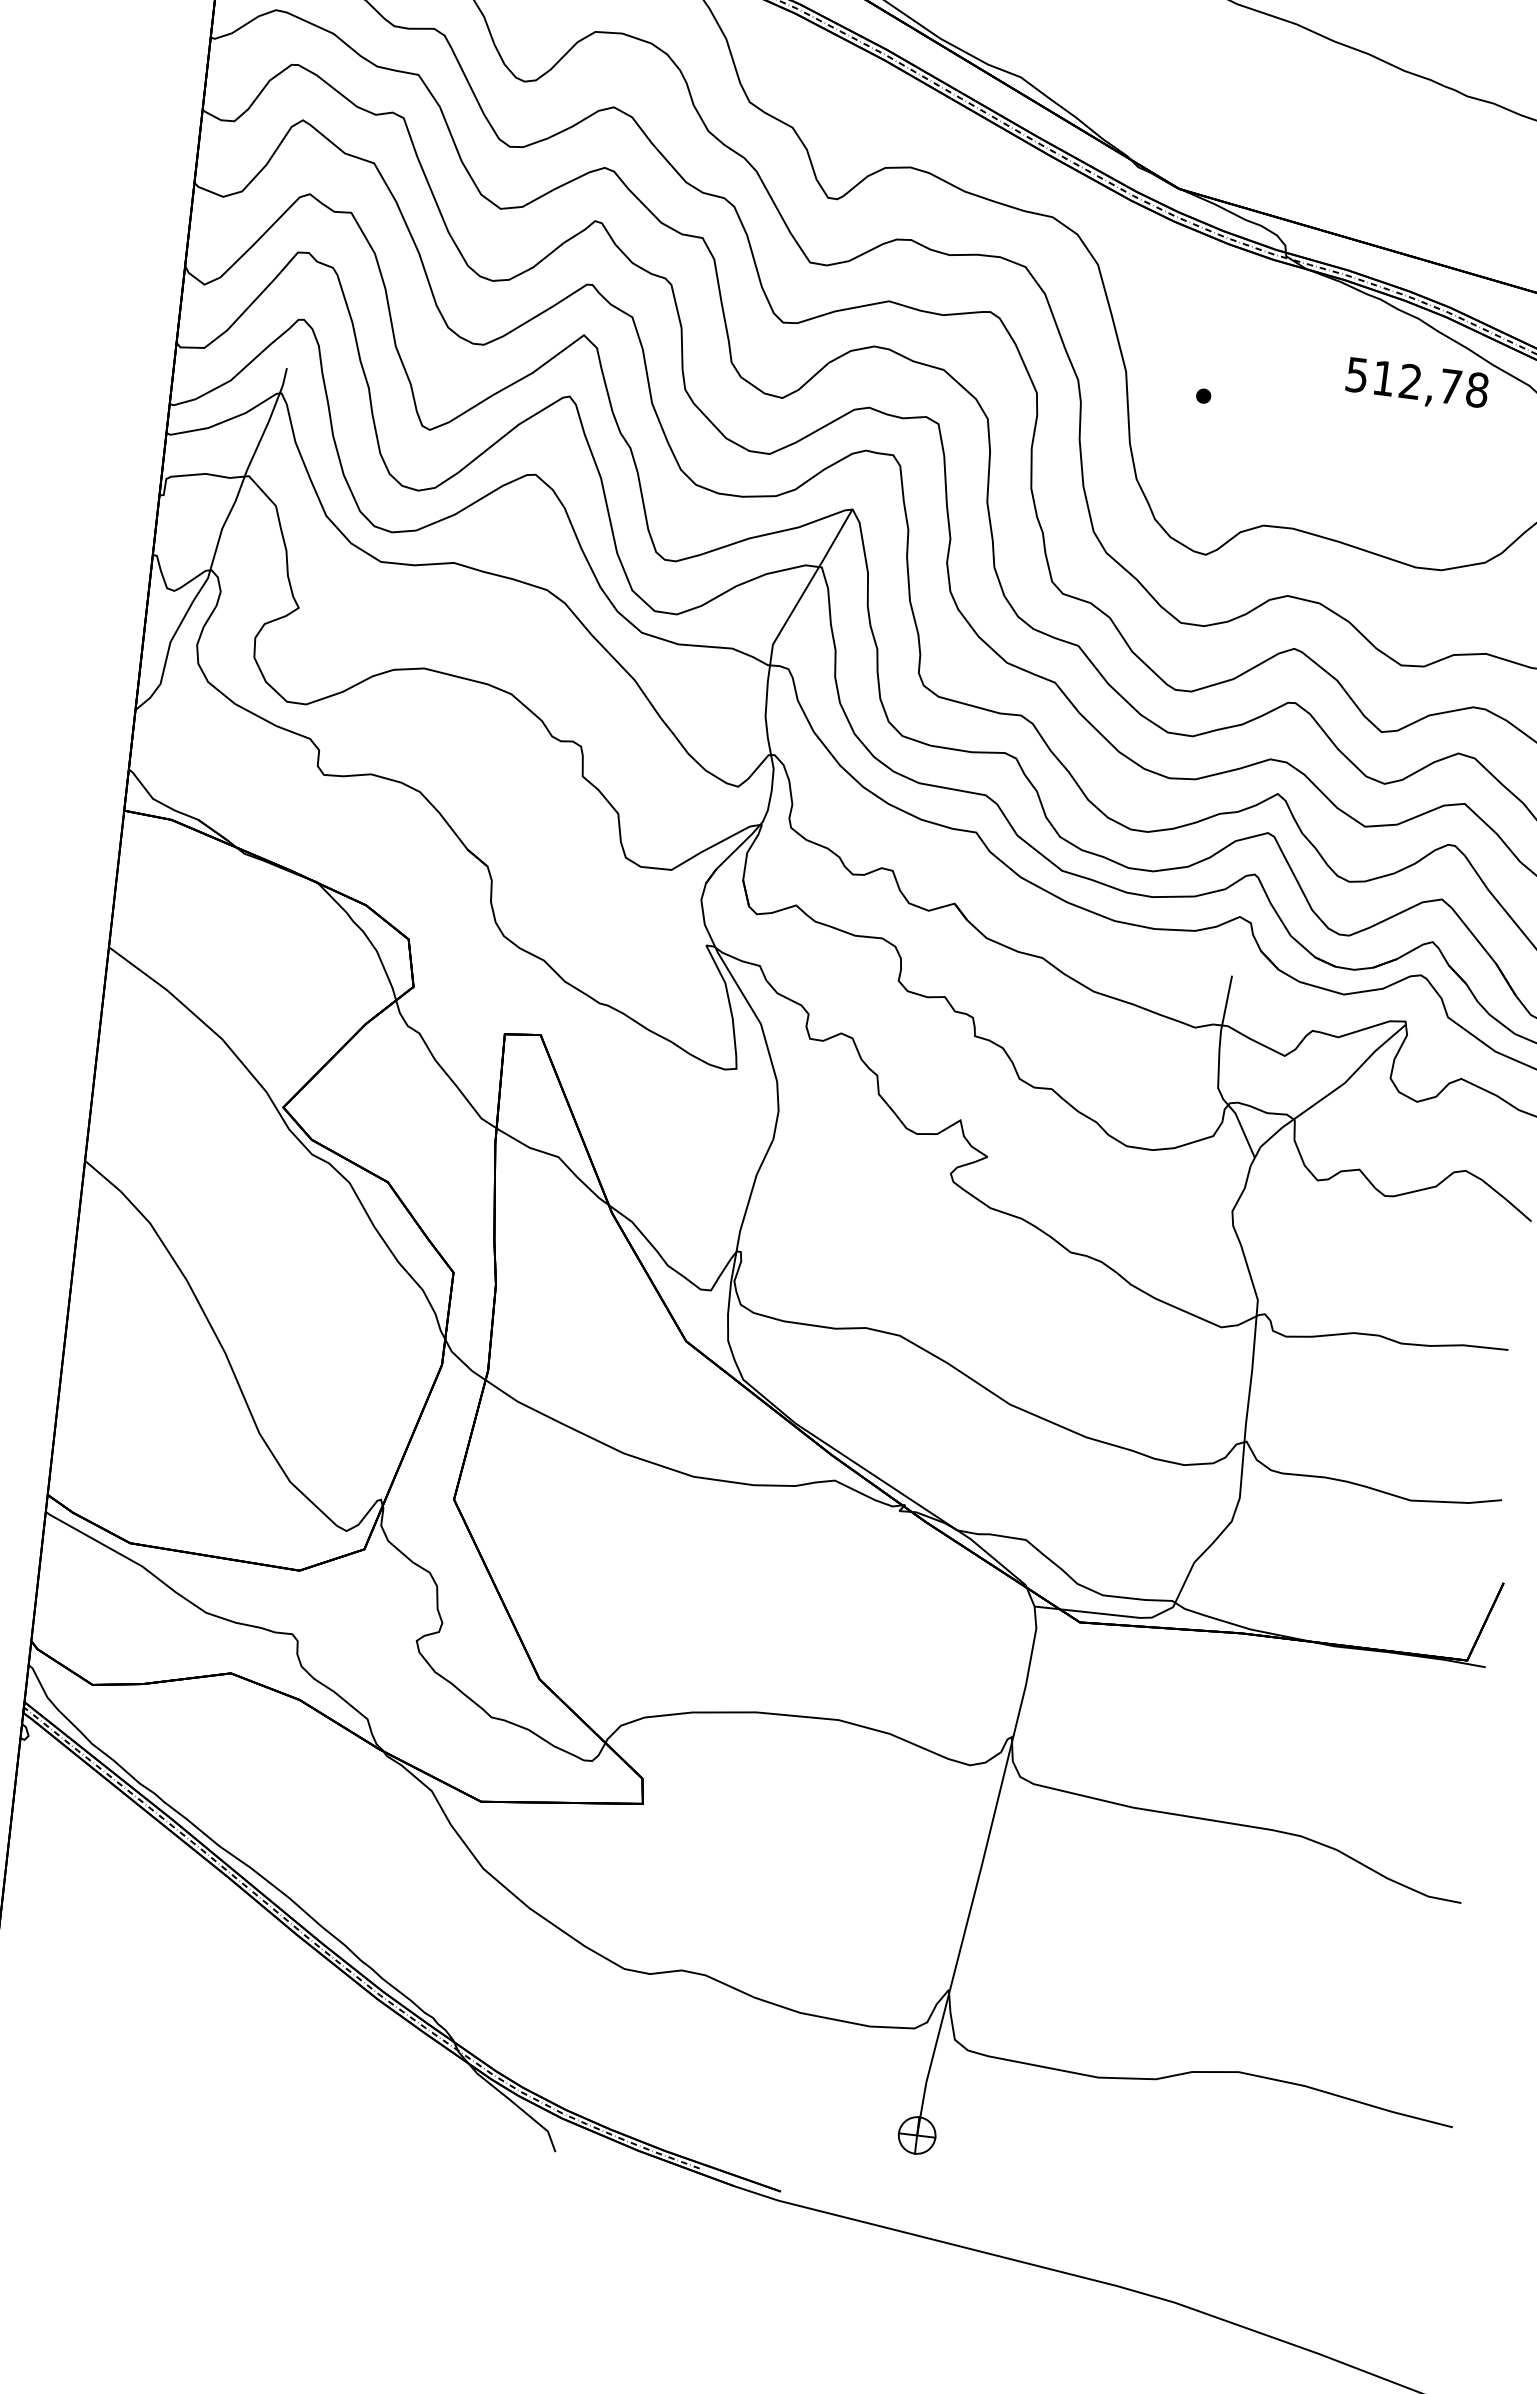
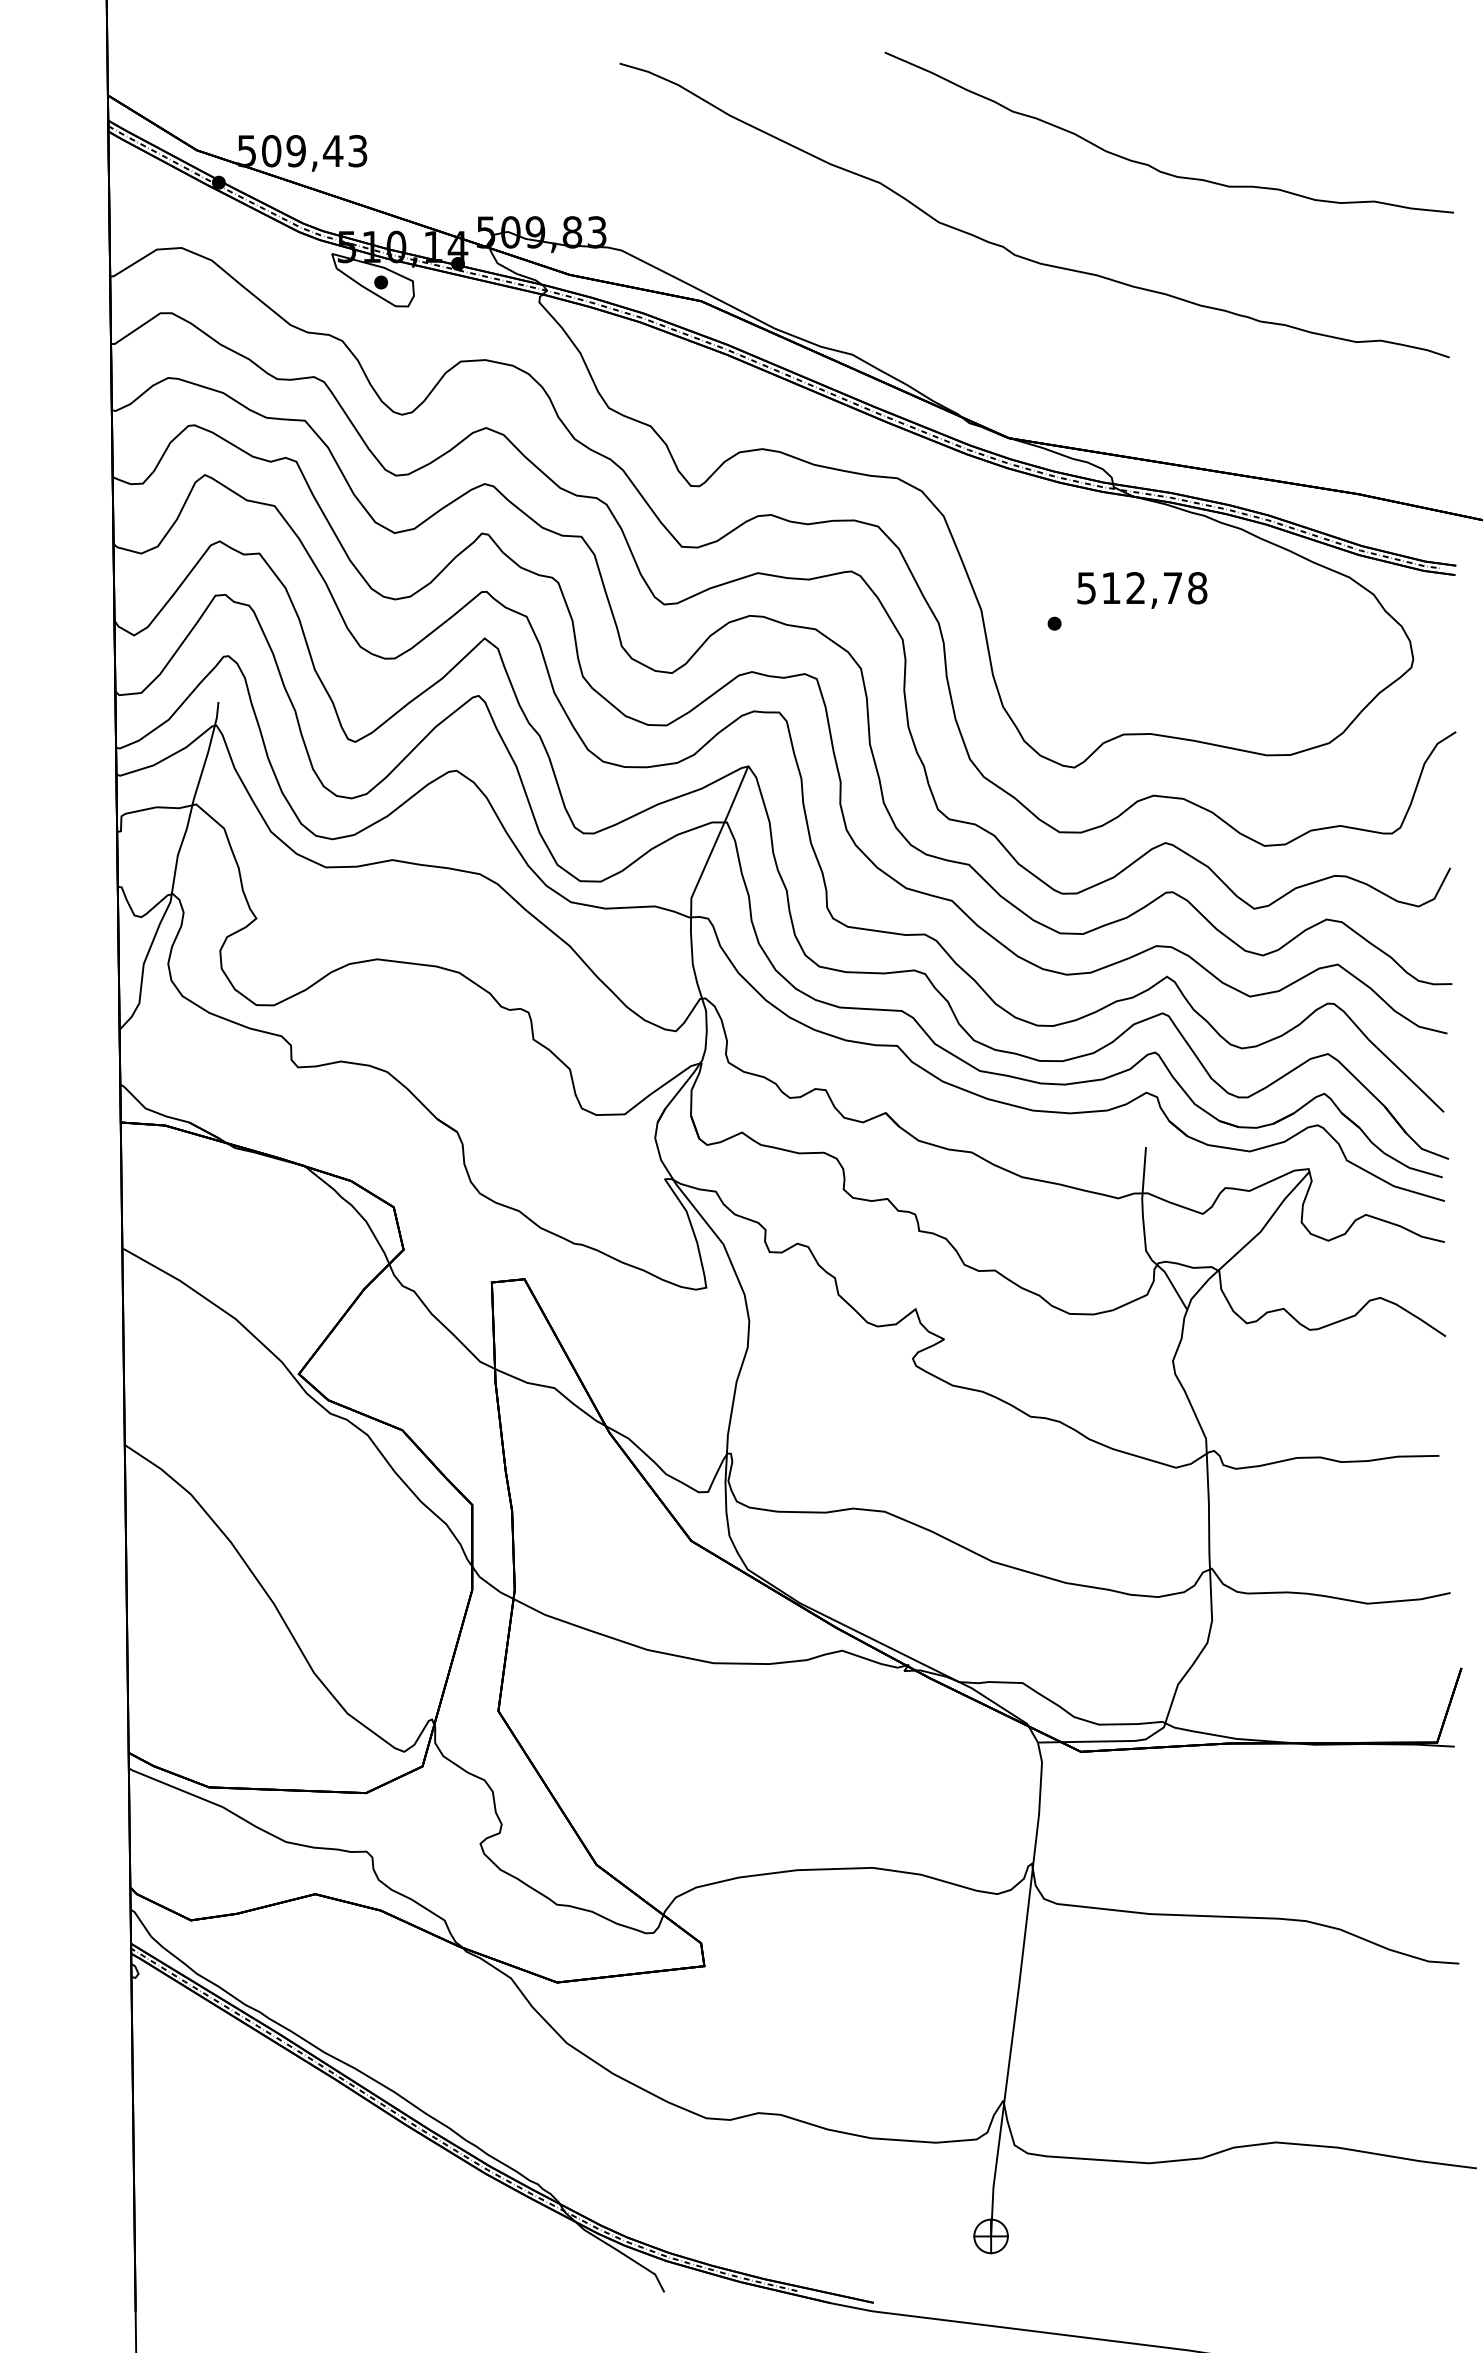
text: (1417, 385) -> (1142, 590), moved

